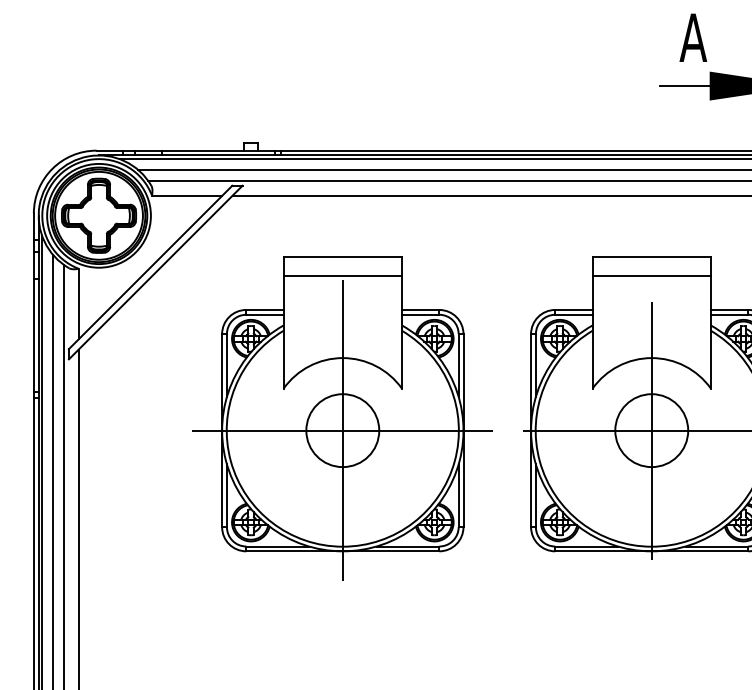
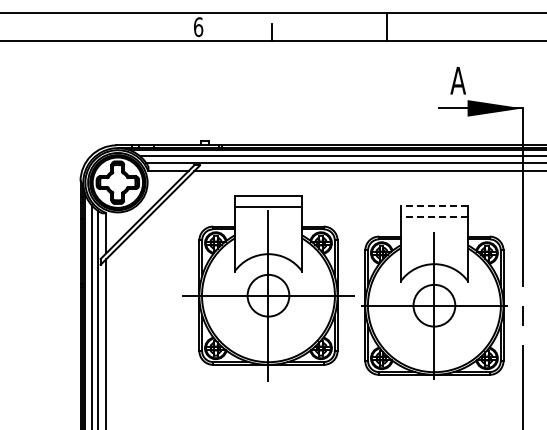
line: (651, 257) -> (434, 206), solid -> dashed
line: (651, 276) -> (434, 217), solid -> dashed
part: (342, 418) -> (268, 288), moved

